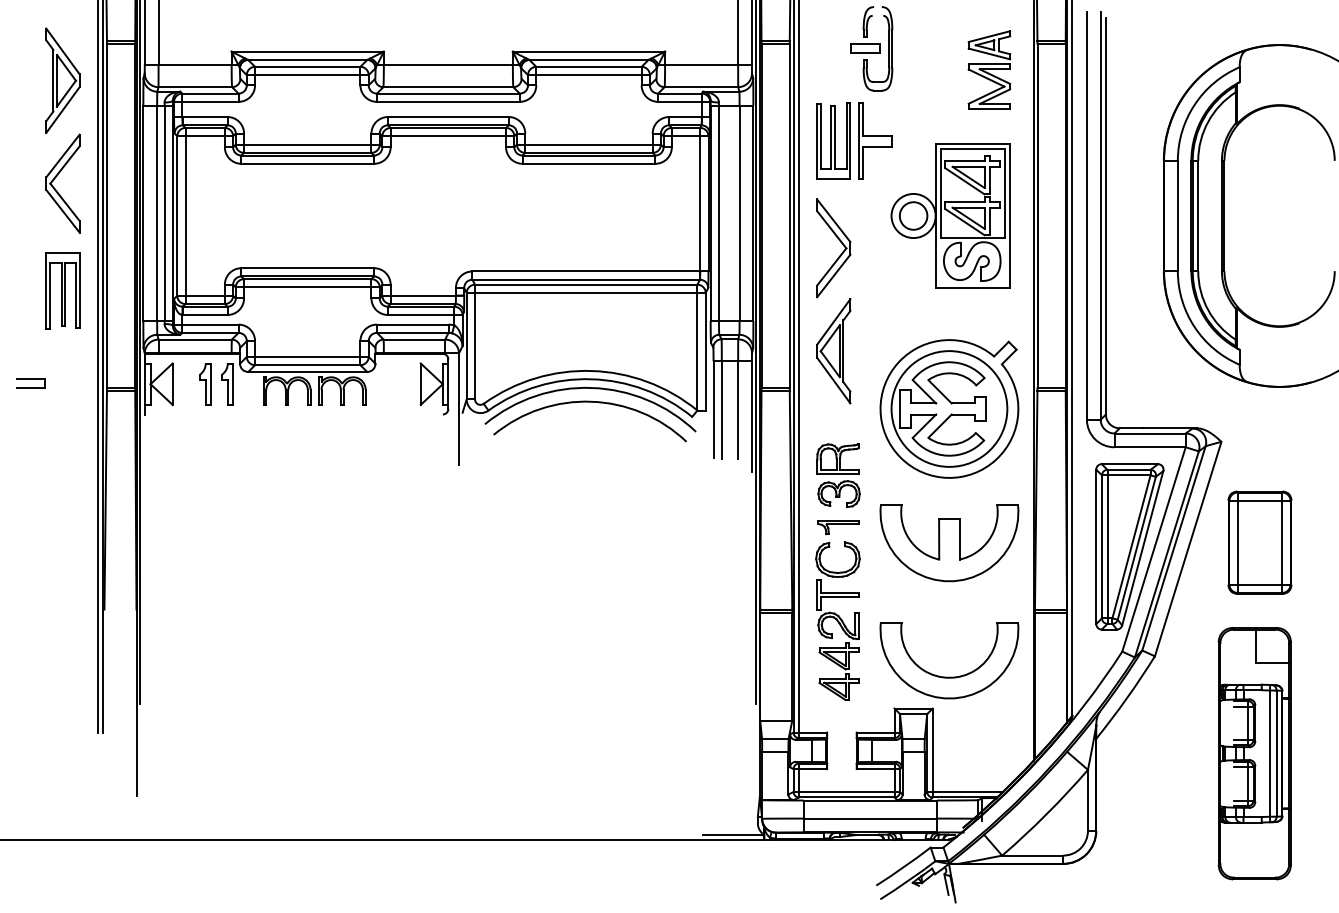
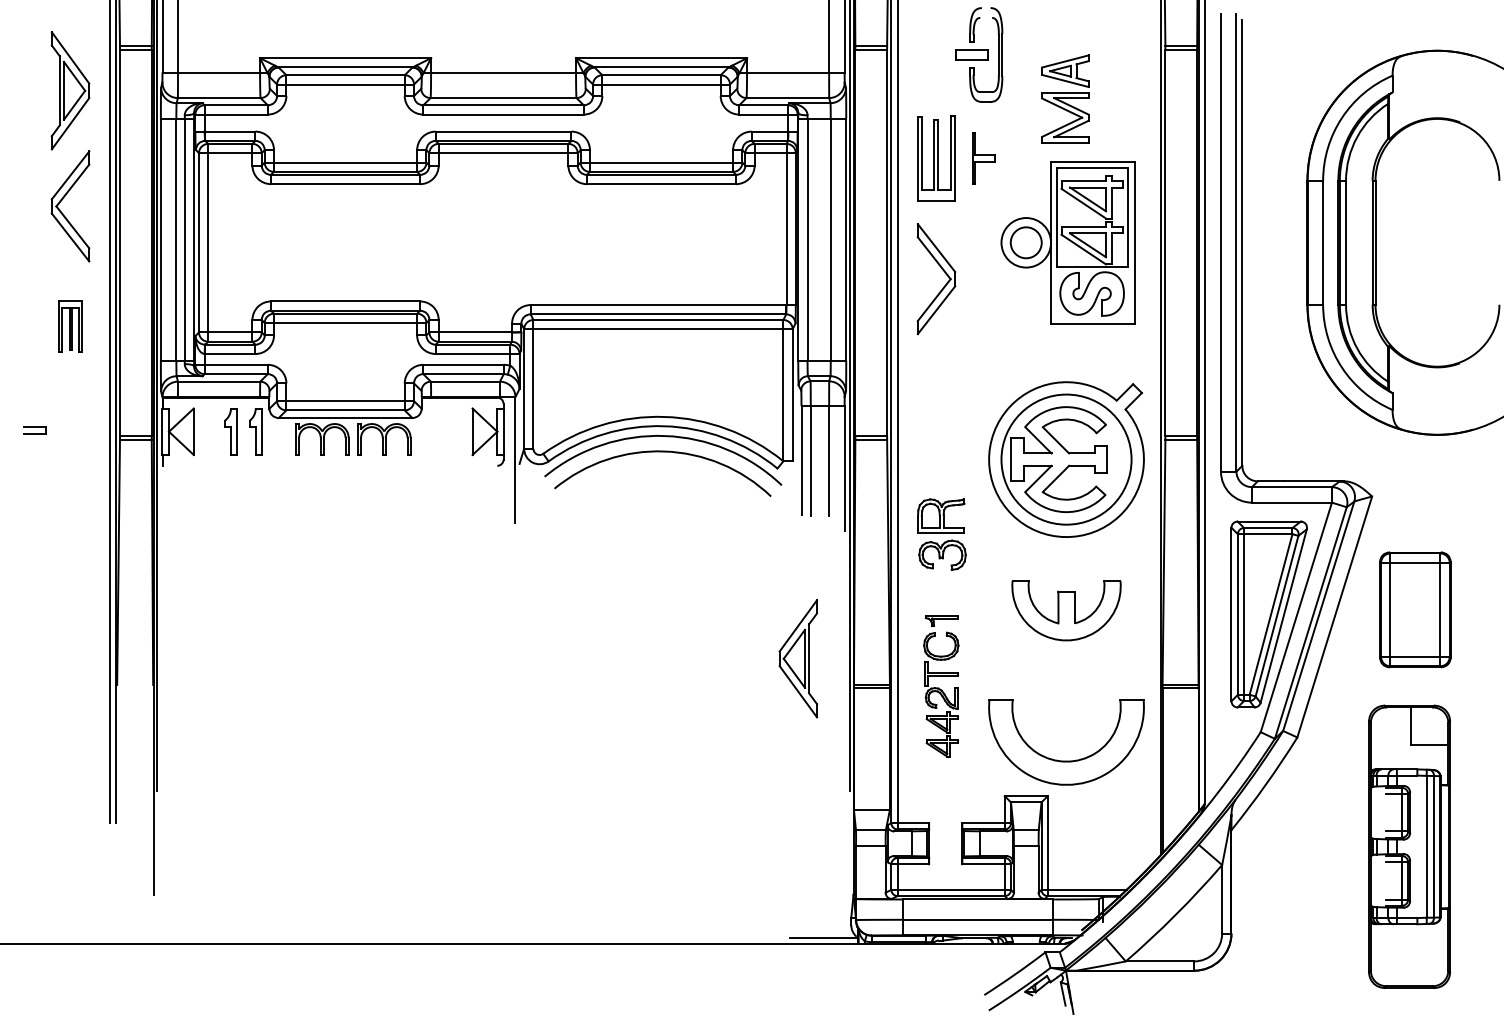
part: (989, 69) -> (1065, 98), moved
part: (875, 140) -> (983, 157), size x0.6
part: (62, 290) -> (70, 326), size x0.6
part: (833, 351) -> (798, 659), moved
part: (30, 383) -> (34, 430), size x0.7
part: (949, 543) -> (1066, 610), size x0.7
part: (837, 610) -> (940, 686), size x0.7

